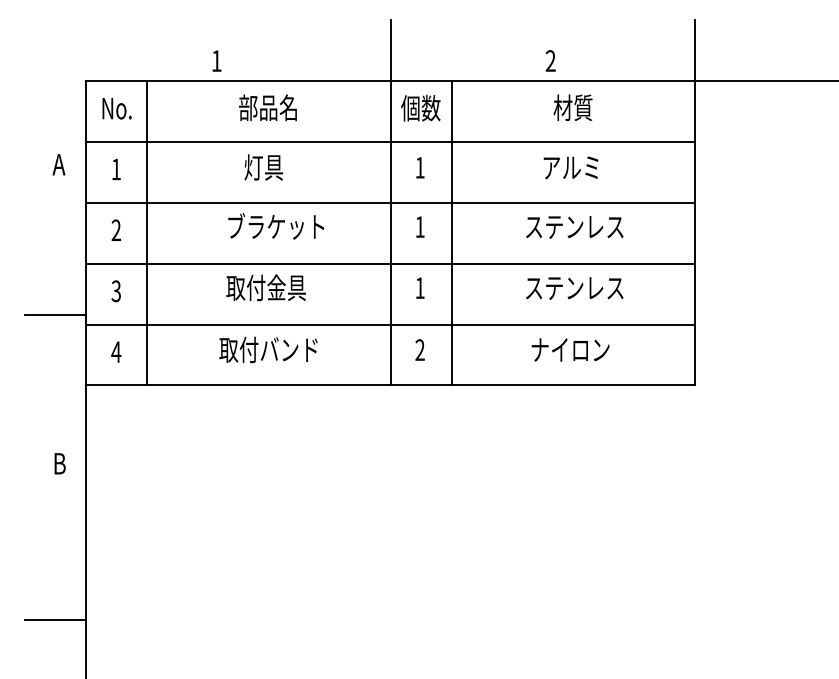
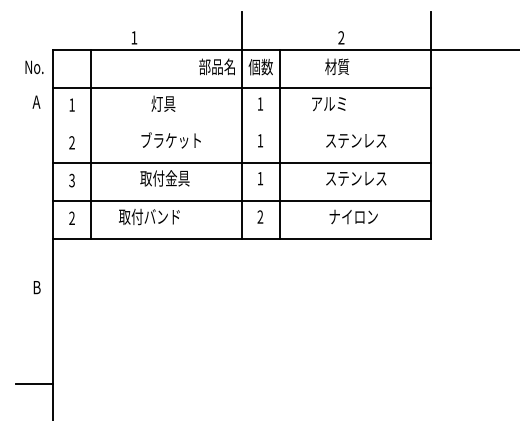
text: (267, 107) -> (216, 66), moved
text: (573, 107) -> (337, 66), moved
text: (117, 108) -> (34, 67), moved
text: (570, 166) -> (328, 103), moved
line: (389, 202) -> (241, 125), removed
line: (55, 315) -> (34, 195), removed
text: (115, 350) -> (71, 217), 4 -> 2
text: (268, 350) -> (149, 217), moved

